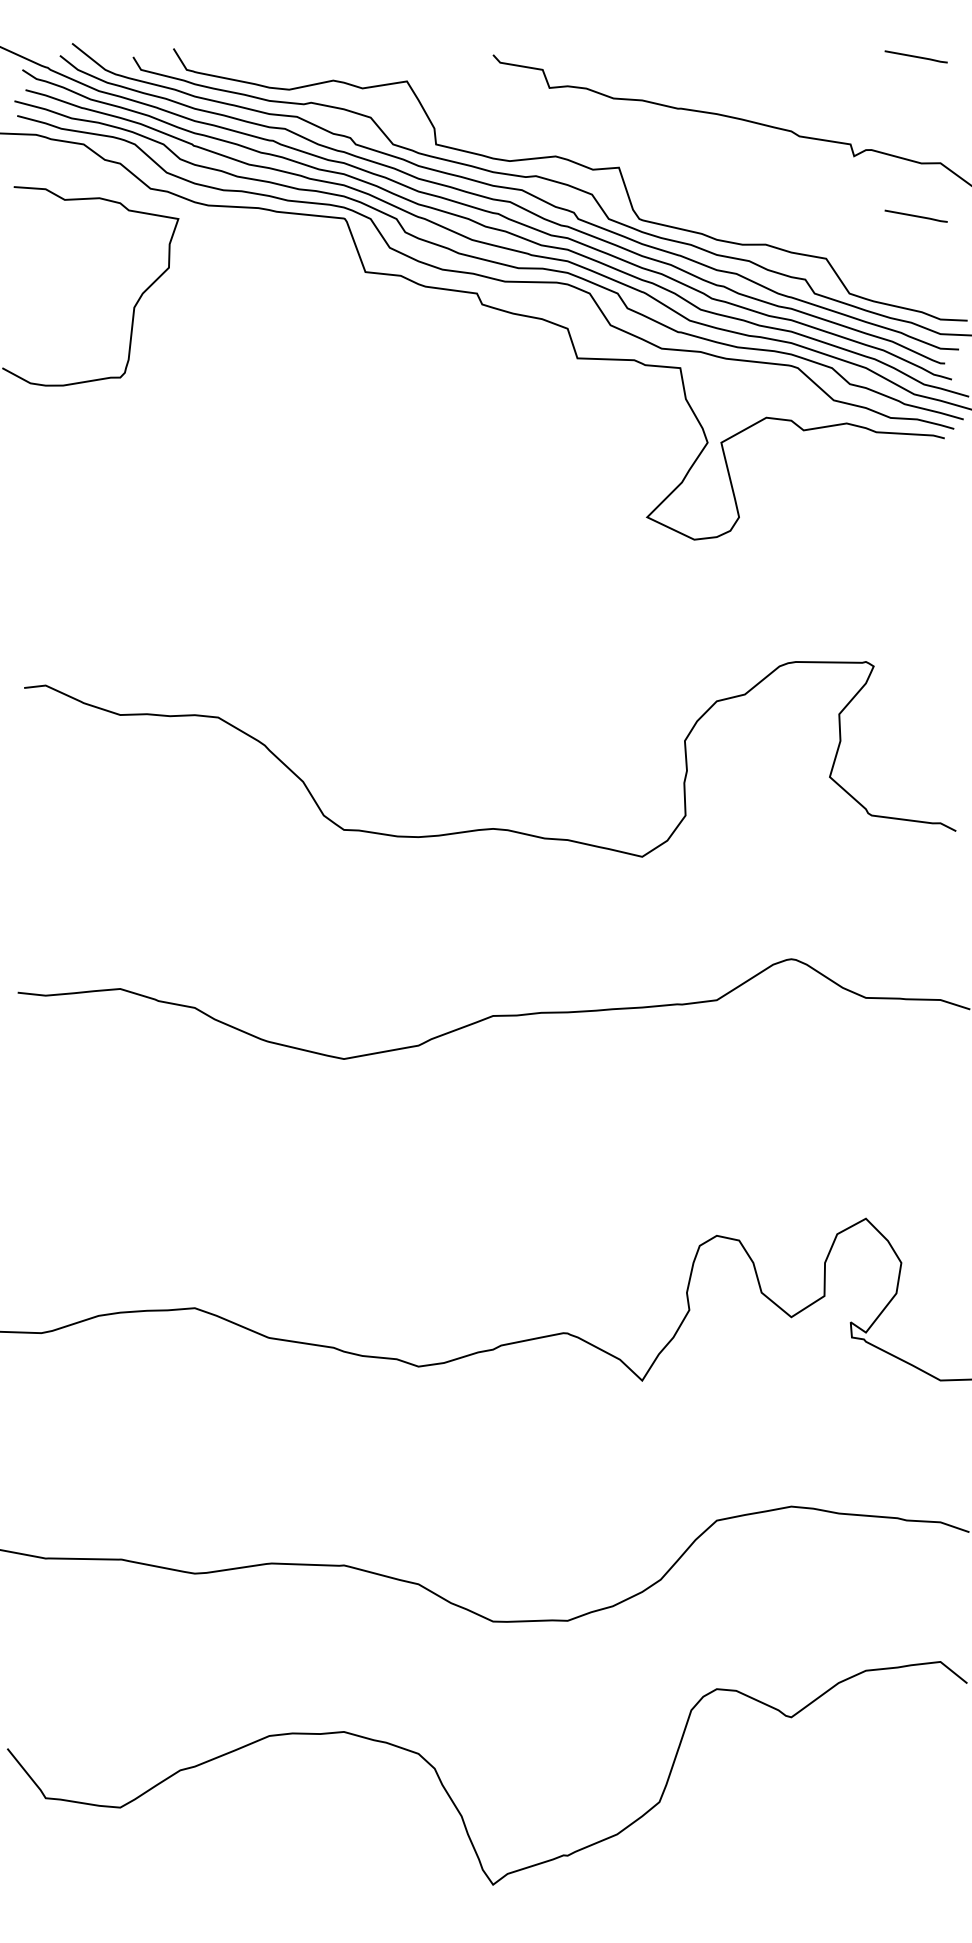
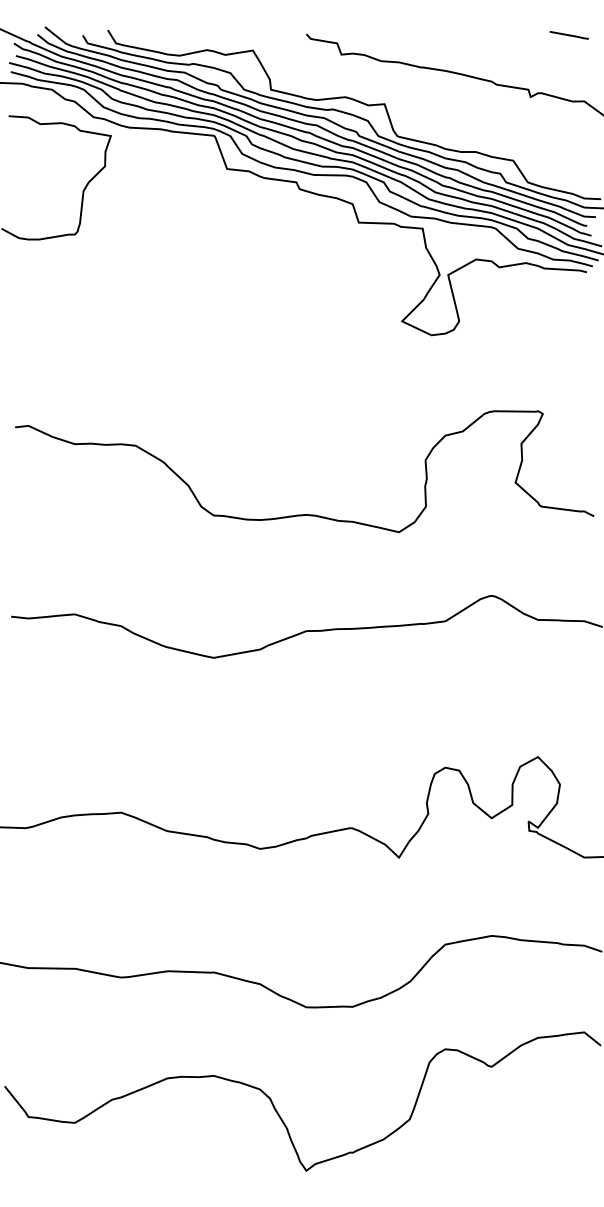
line: (915, 216) -> (568, 134), removed

